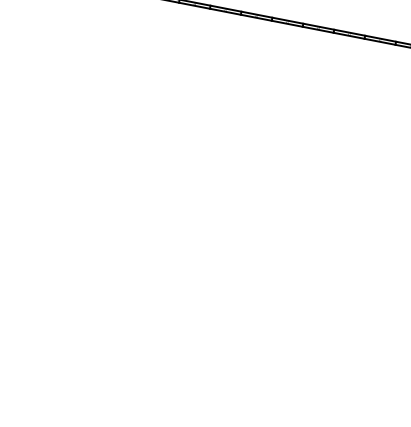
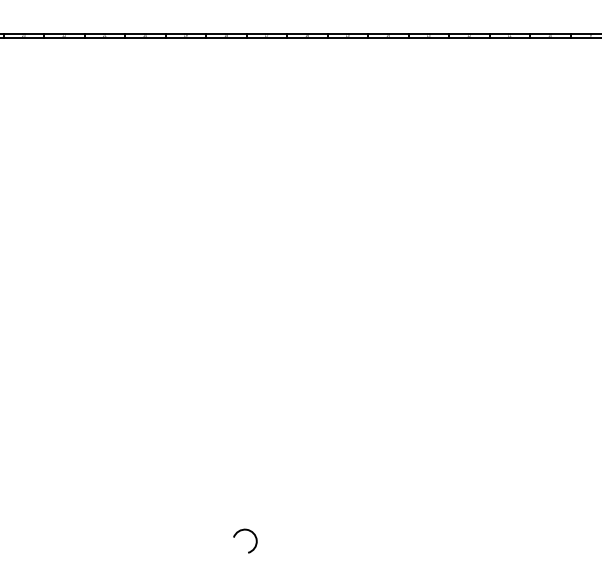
arc: (139, 387) -> (250, 532), added

